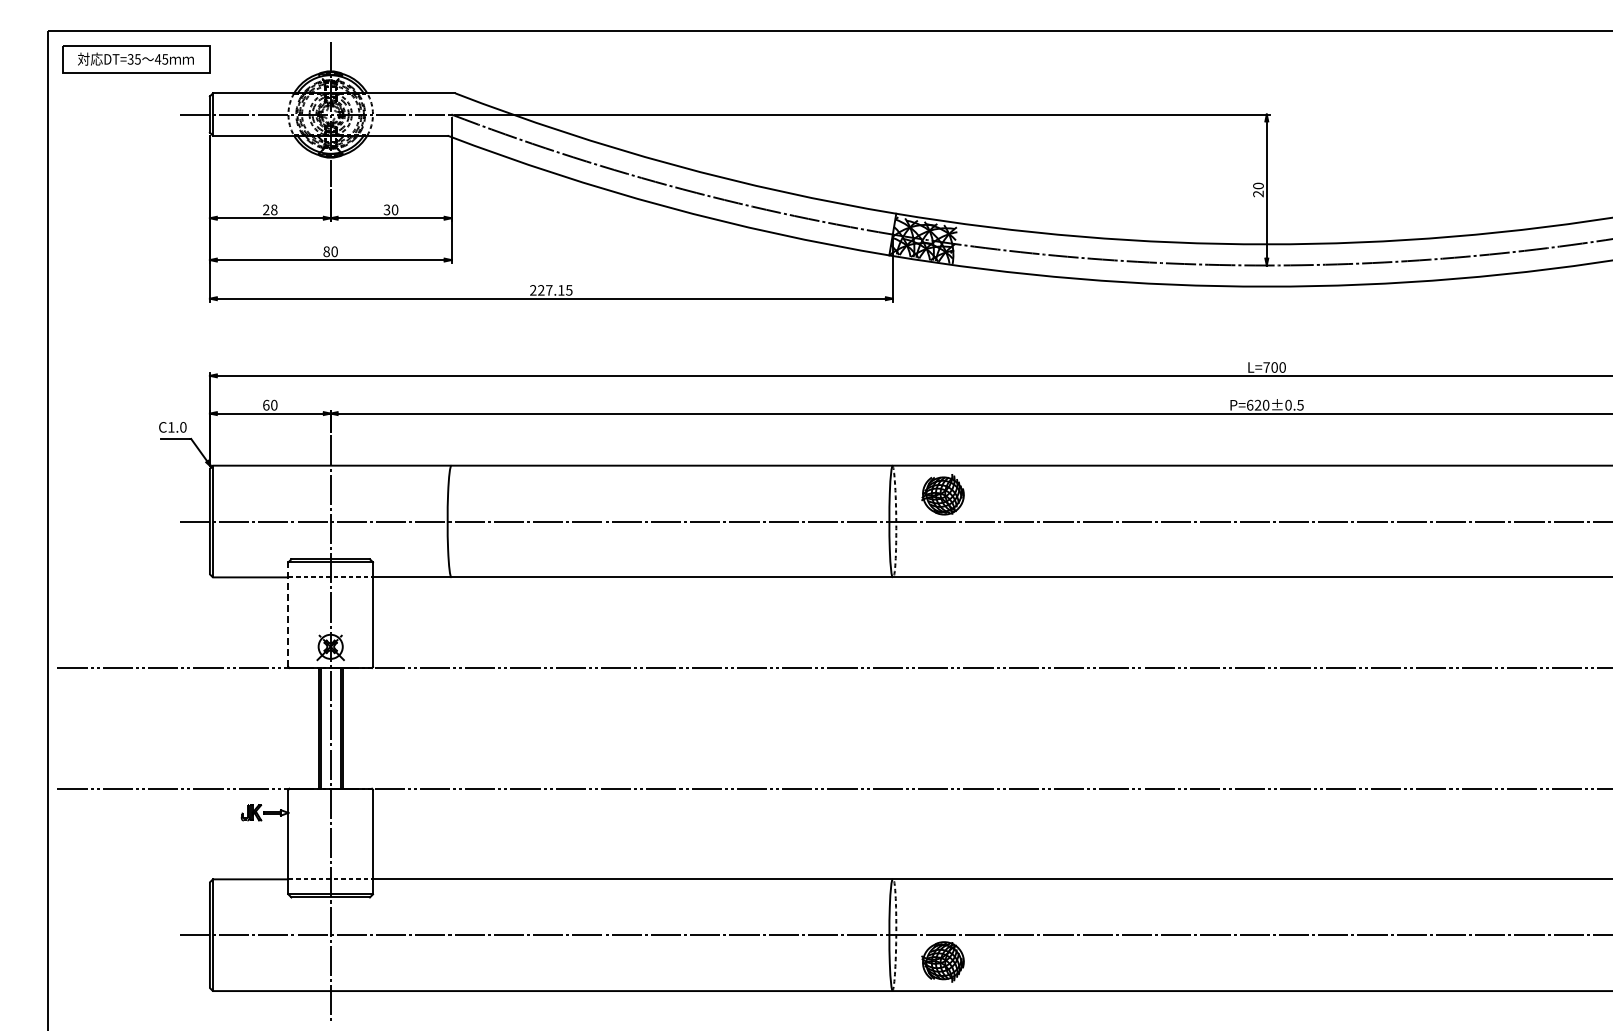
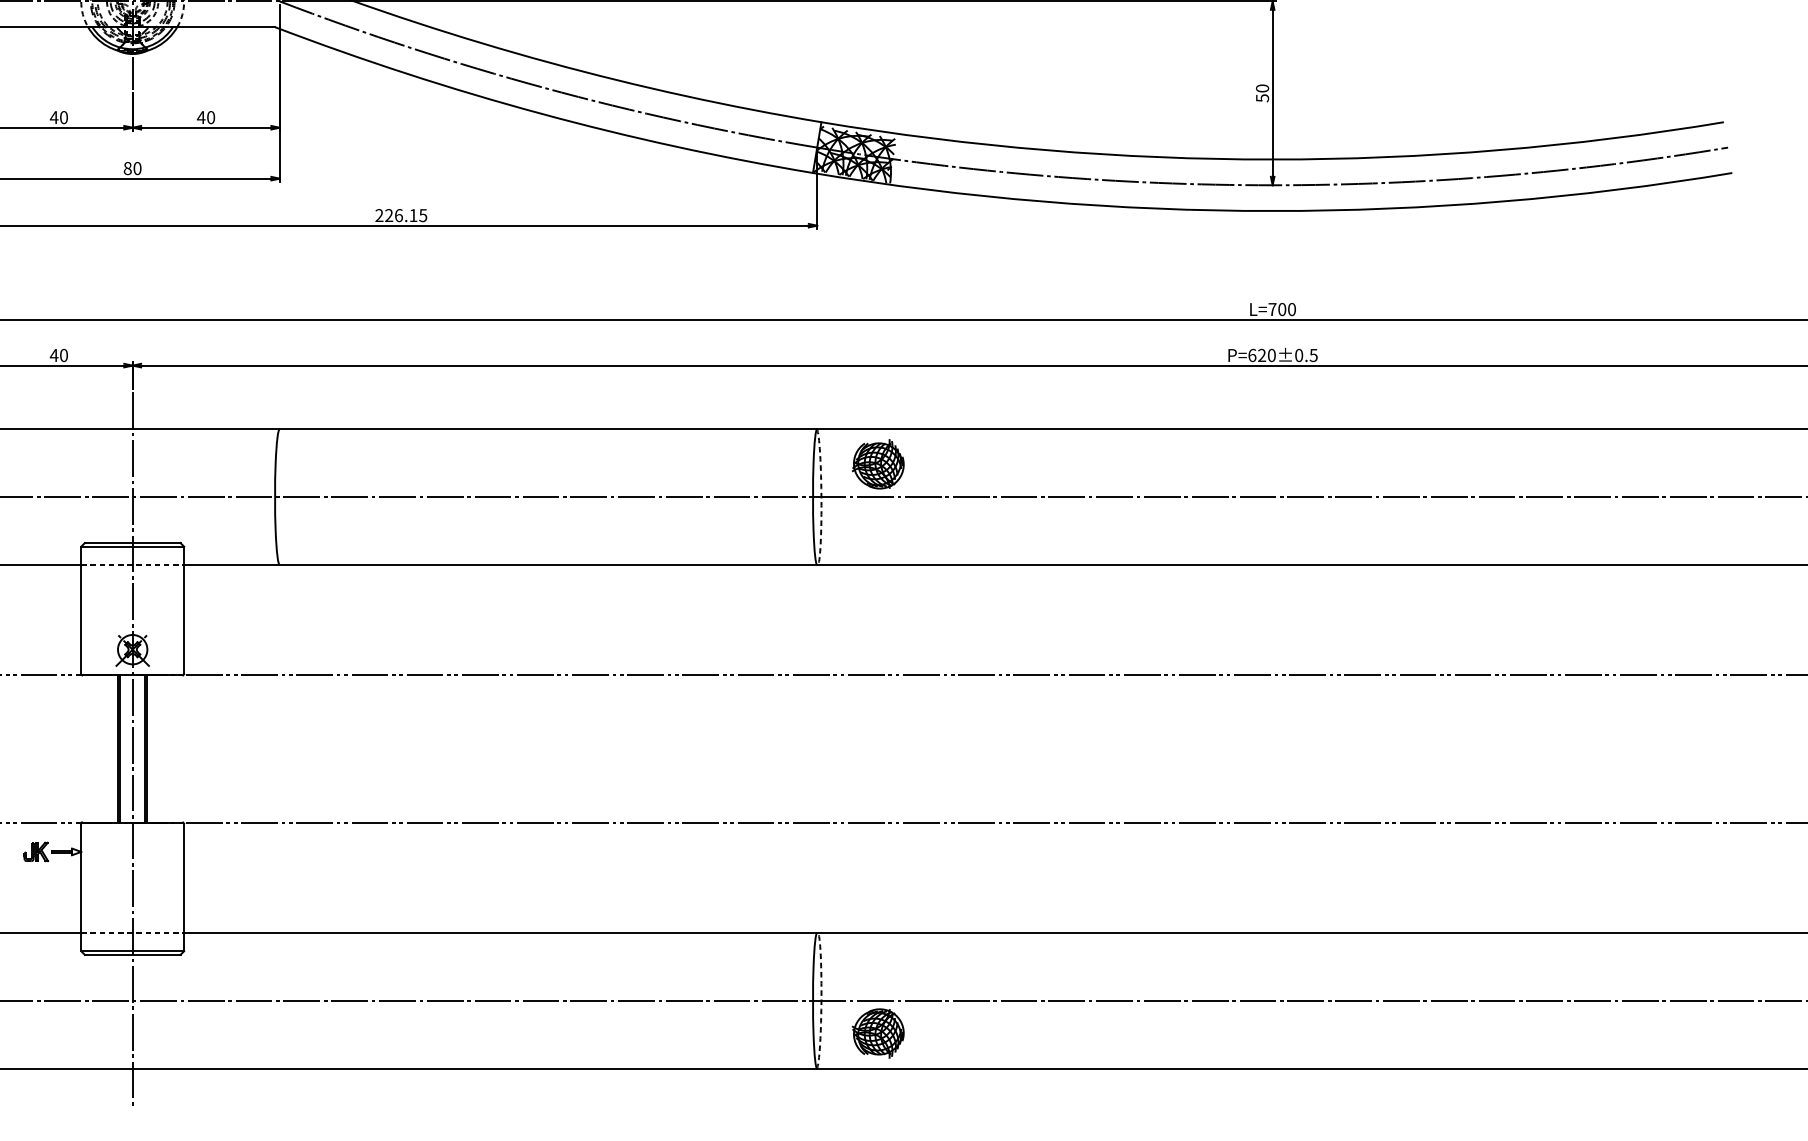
text: (1258, 193) -> (1262, 97), 20 -> 50
text: (269, 209) -> (58, 117), 28 -> 40
text: (386, 209) -> (200, 117), 30 -> 40
text: (549, 290) -> (399, 215), 227.15 -> 226.15
text: (265, 404) -> (53, 354), 60 -> 40
line: (288, 614) -> (81, 610), dashed -> solid

